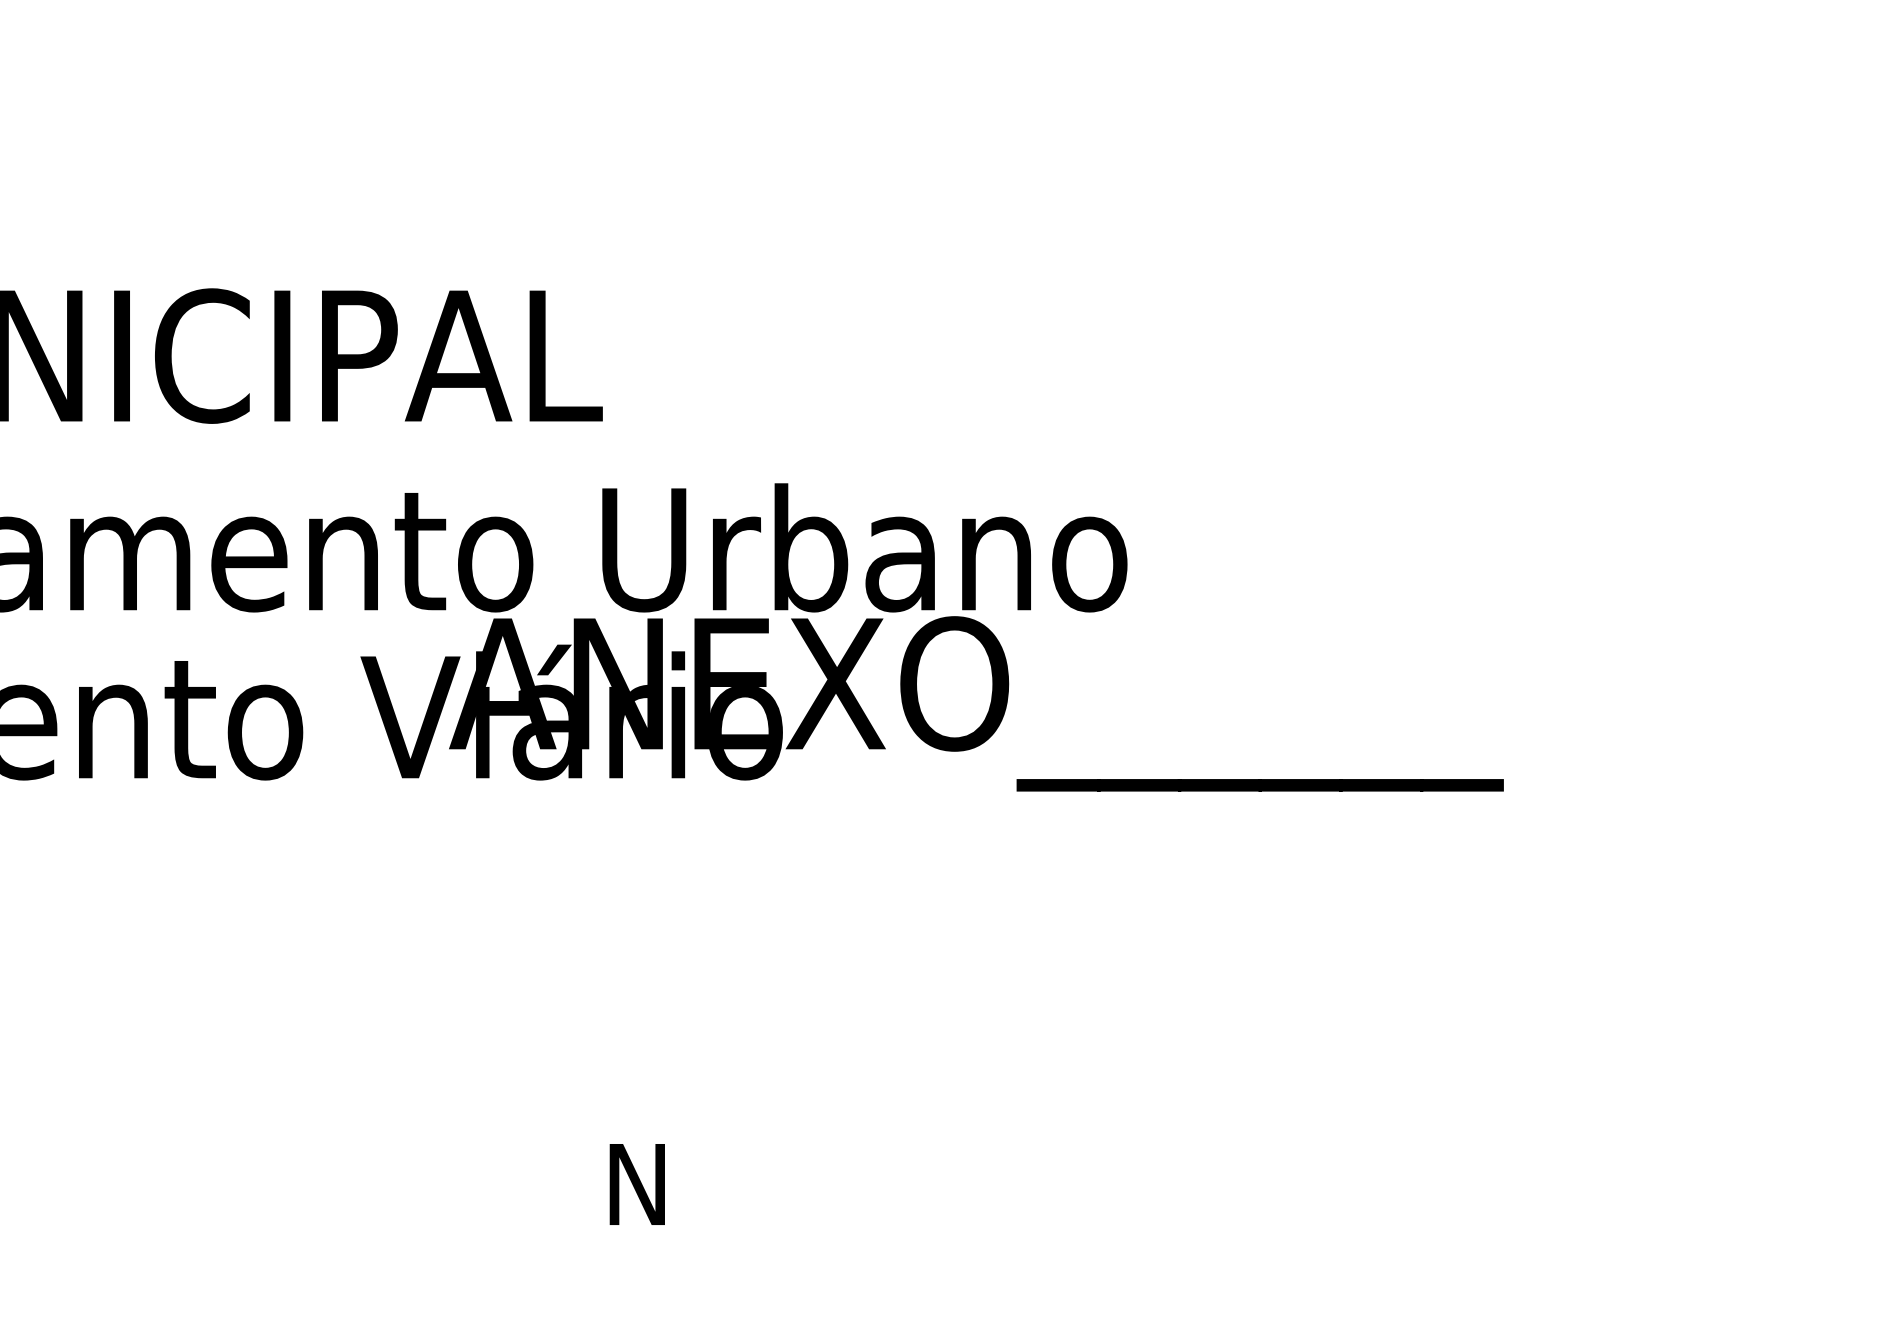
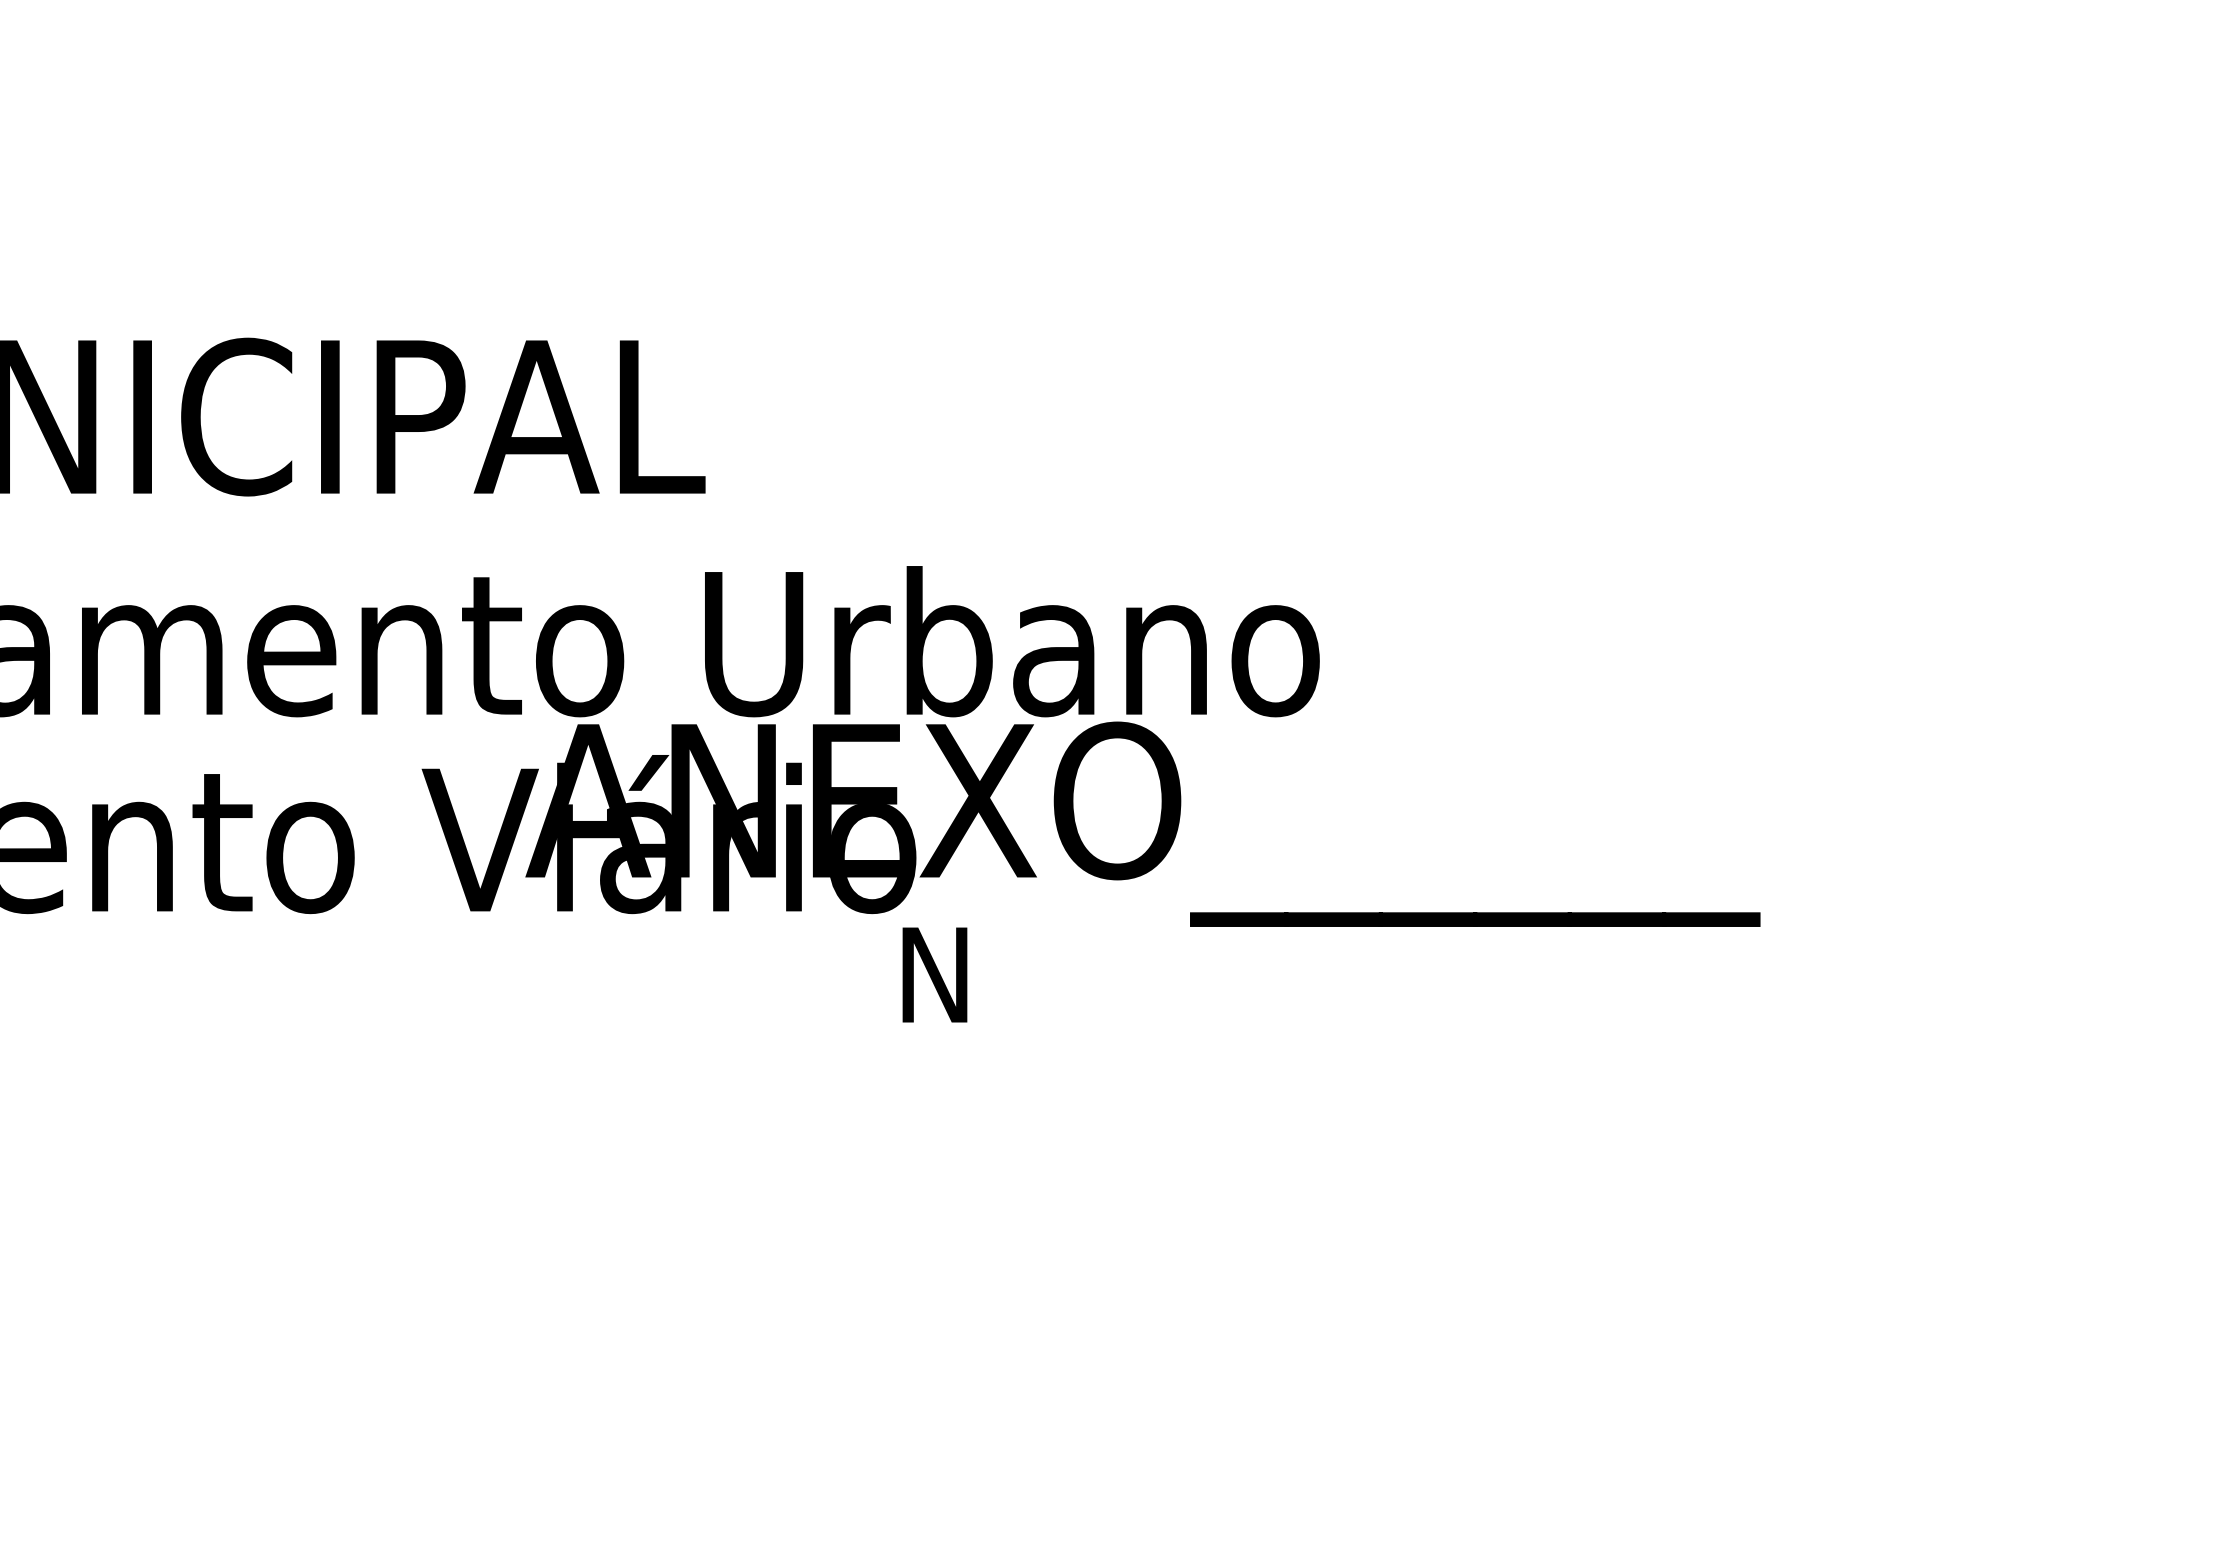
text: (636, 1184) -> (934, 974), moved

